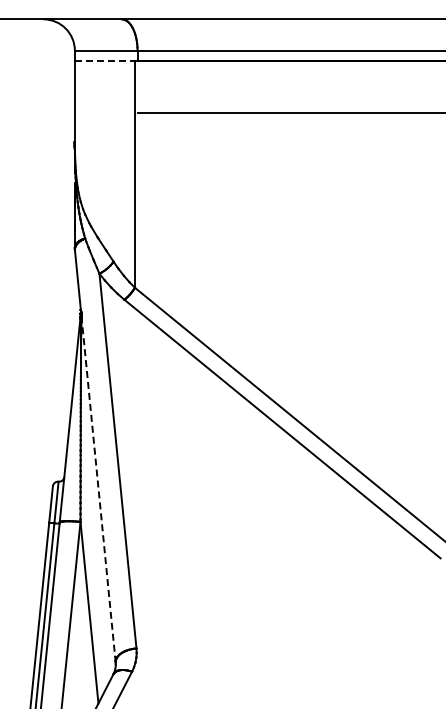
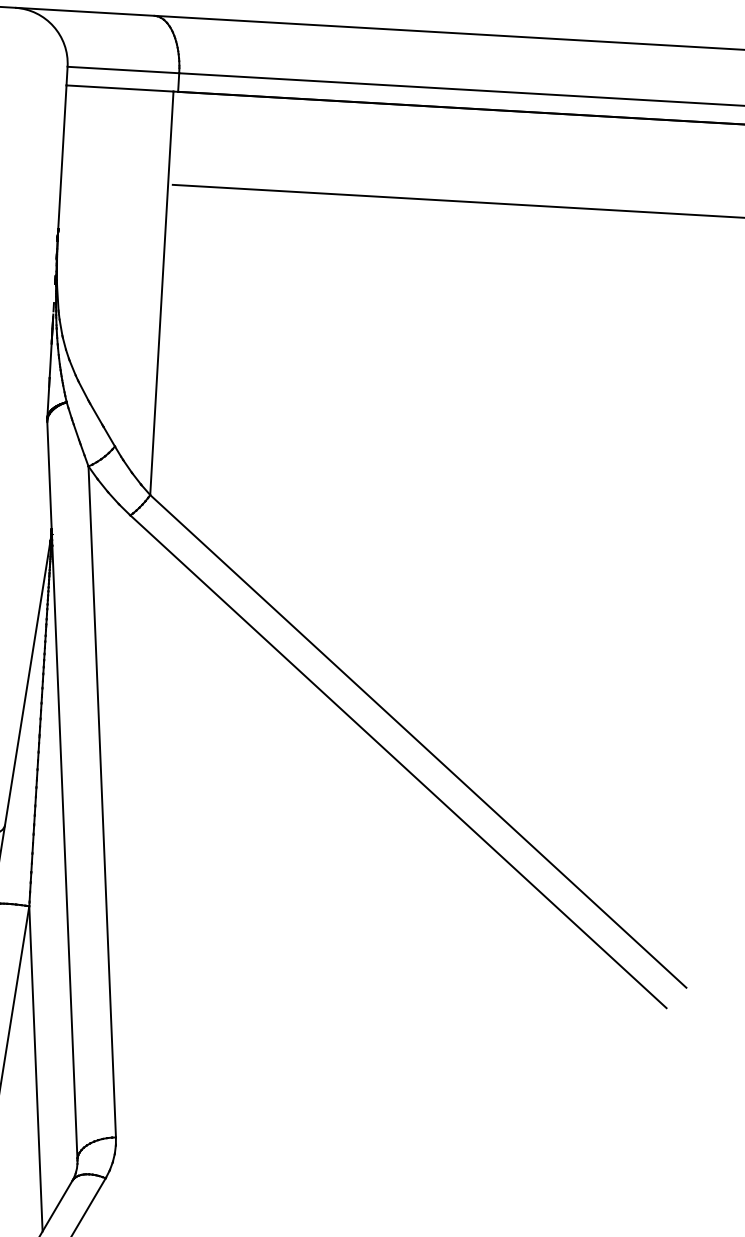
line: (105, 61) -> (121, 89), dashed -> solid
line: (98, 490) -> (64, 852), dashed -> solid

